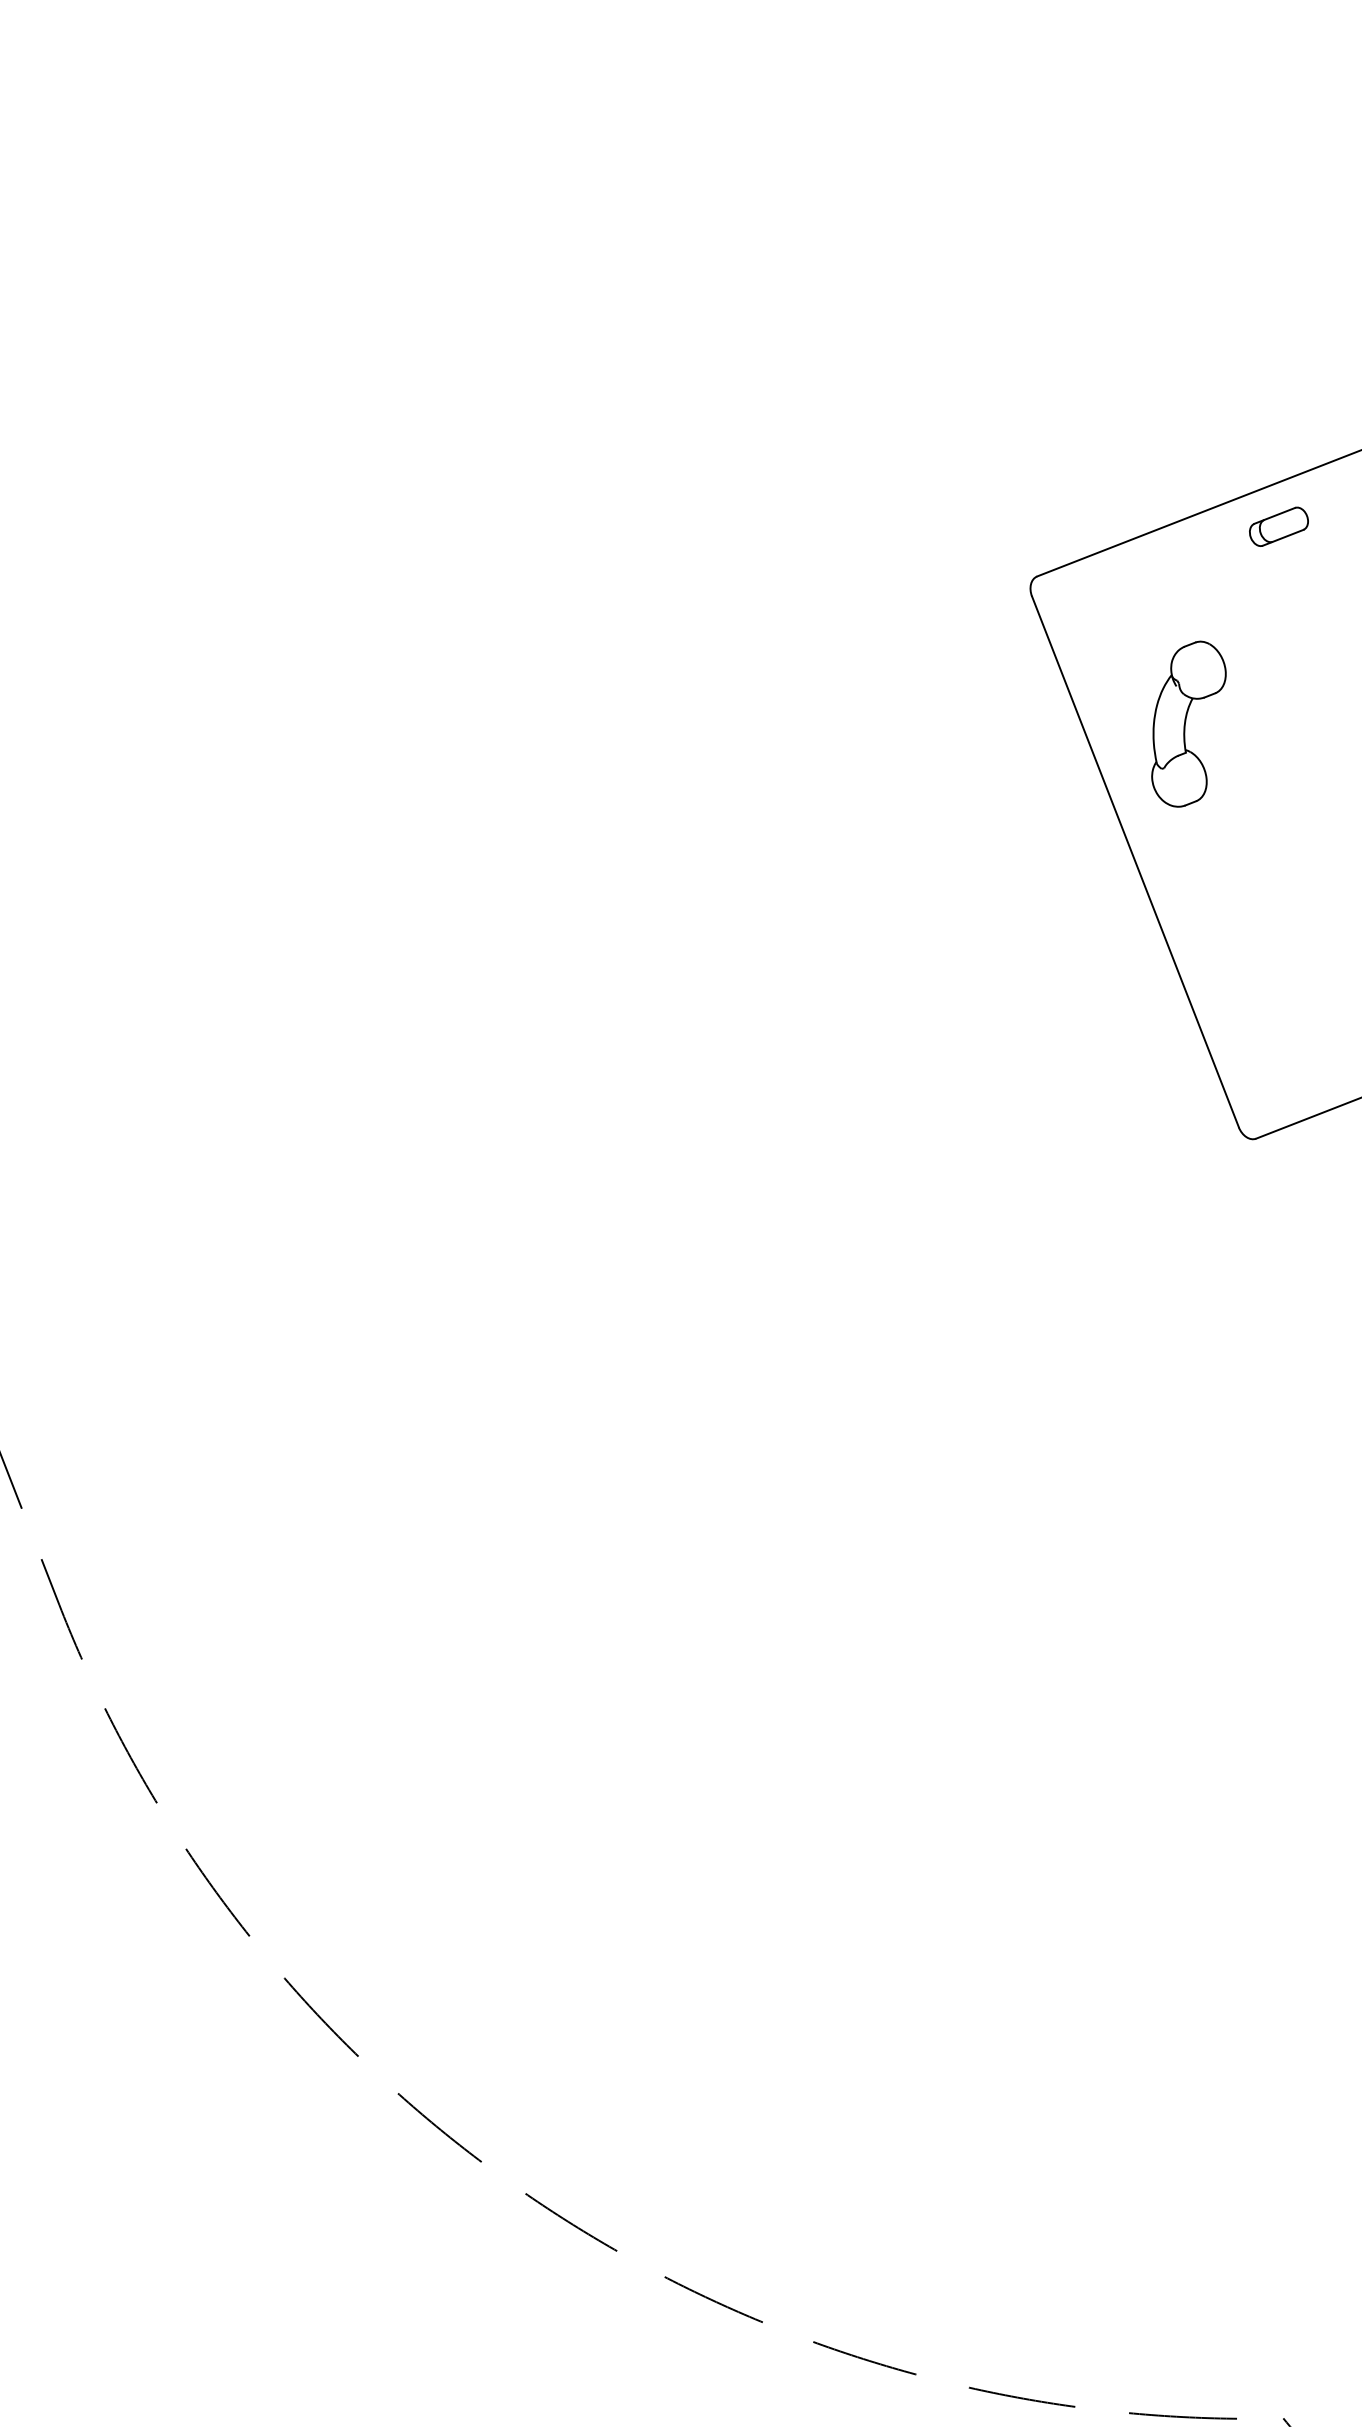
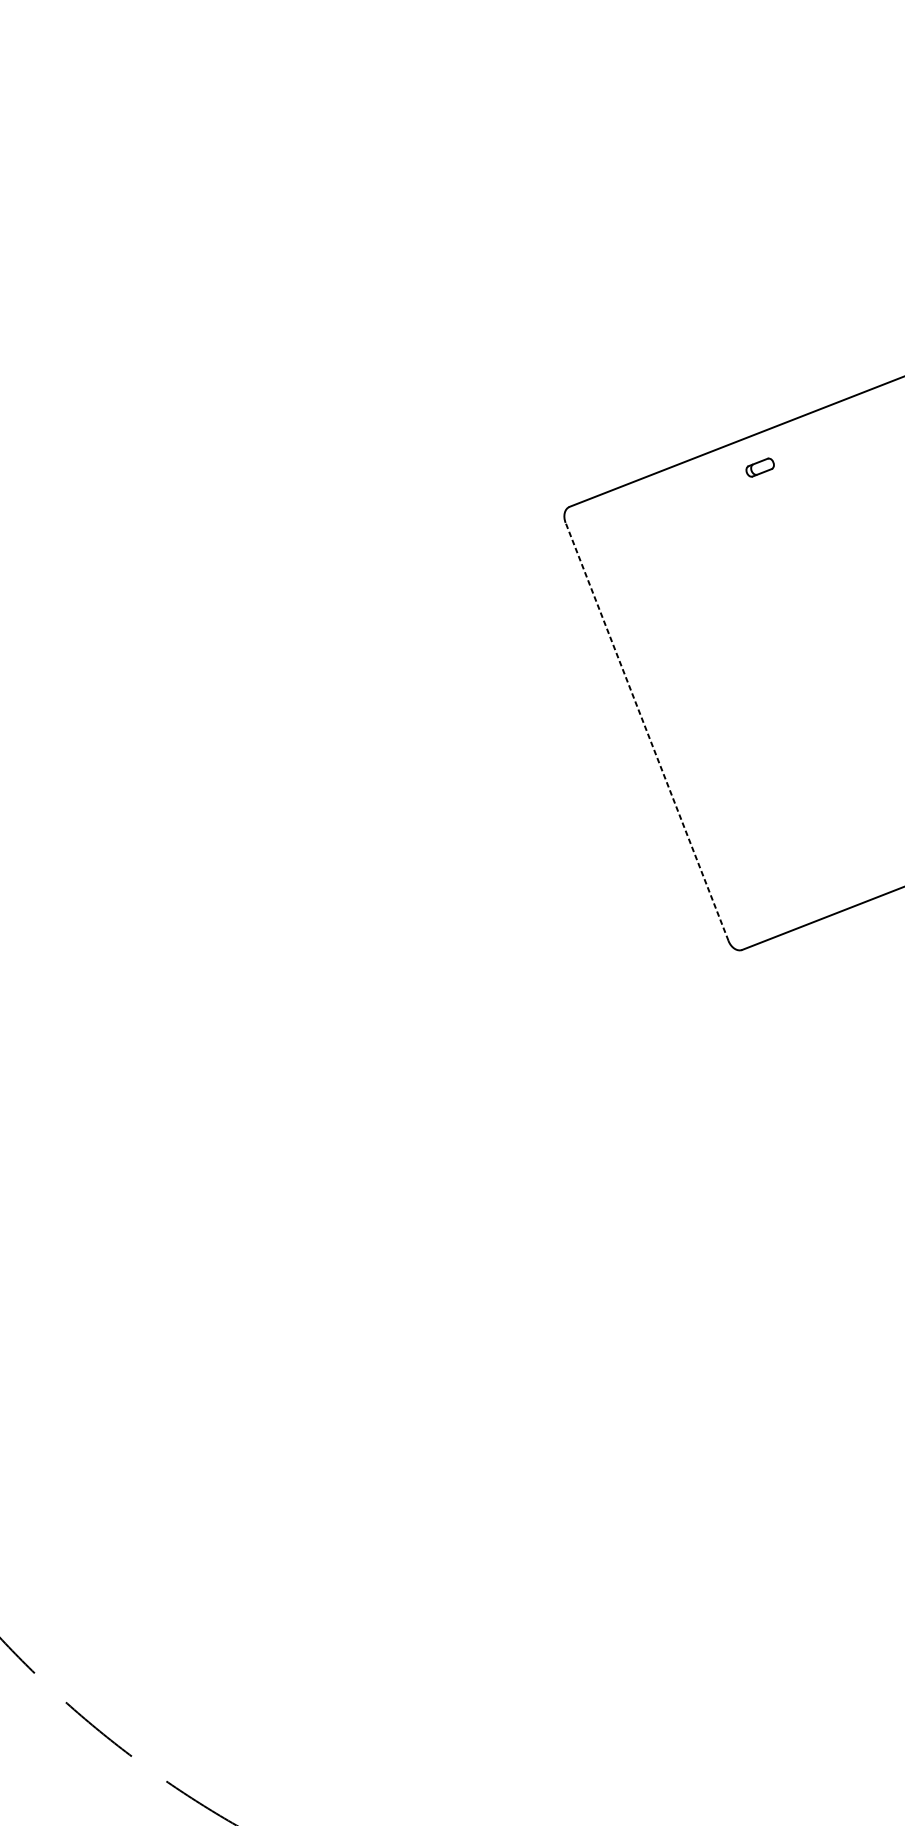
part: (1278, 526) -> (759, 467), size x0.6
part: (1188, 723) -> (688, 622), removed
line: (1135, 861) -> (647, 731), solid -> dashed

